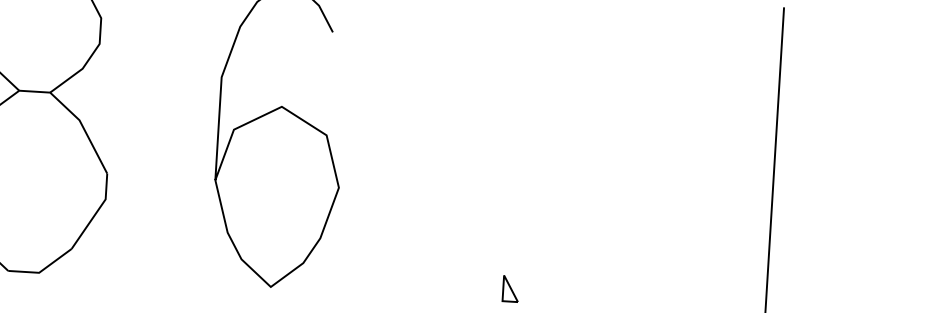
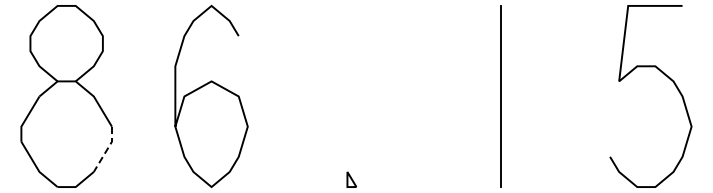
line: (95, 213) -> (106, 150), solid -> dashed

